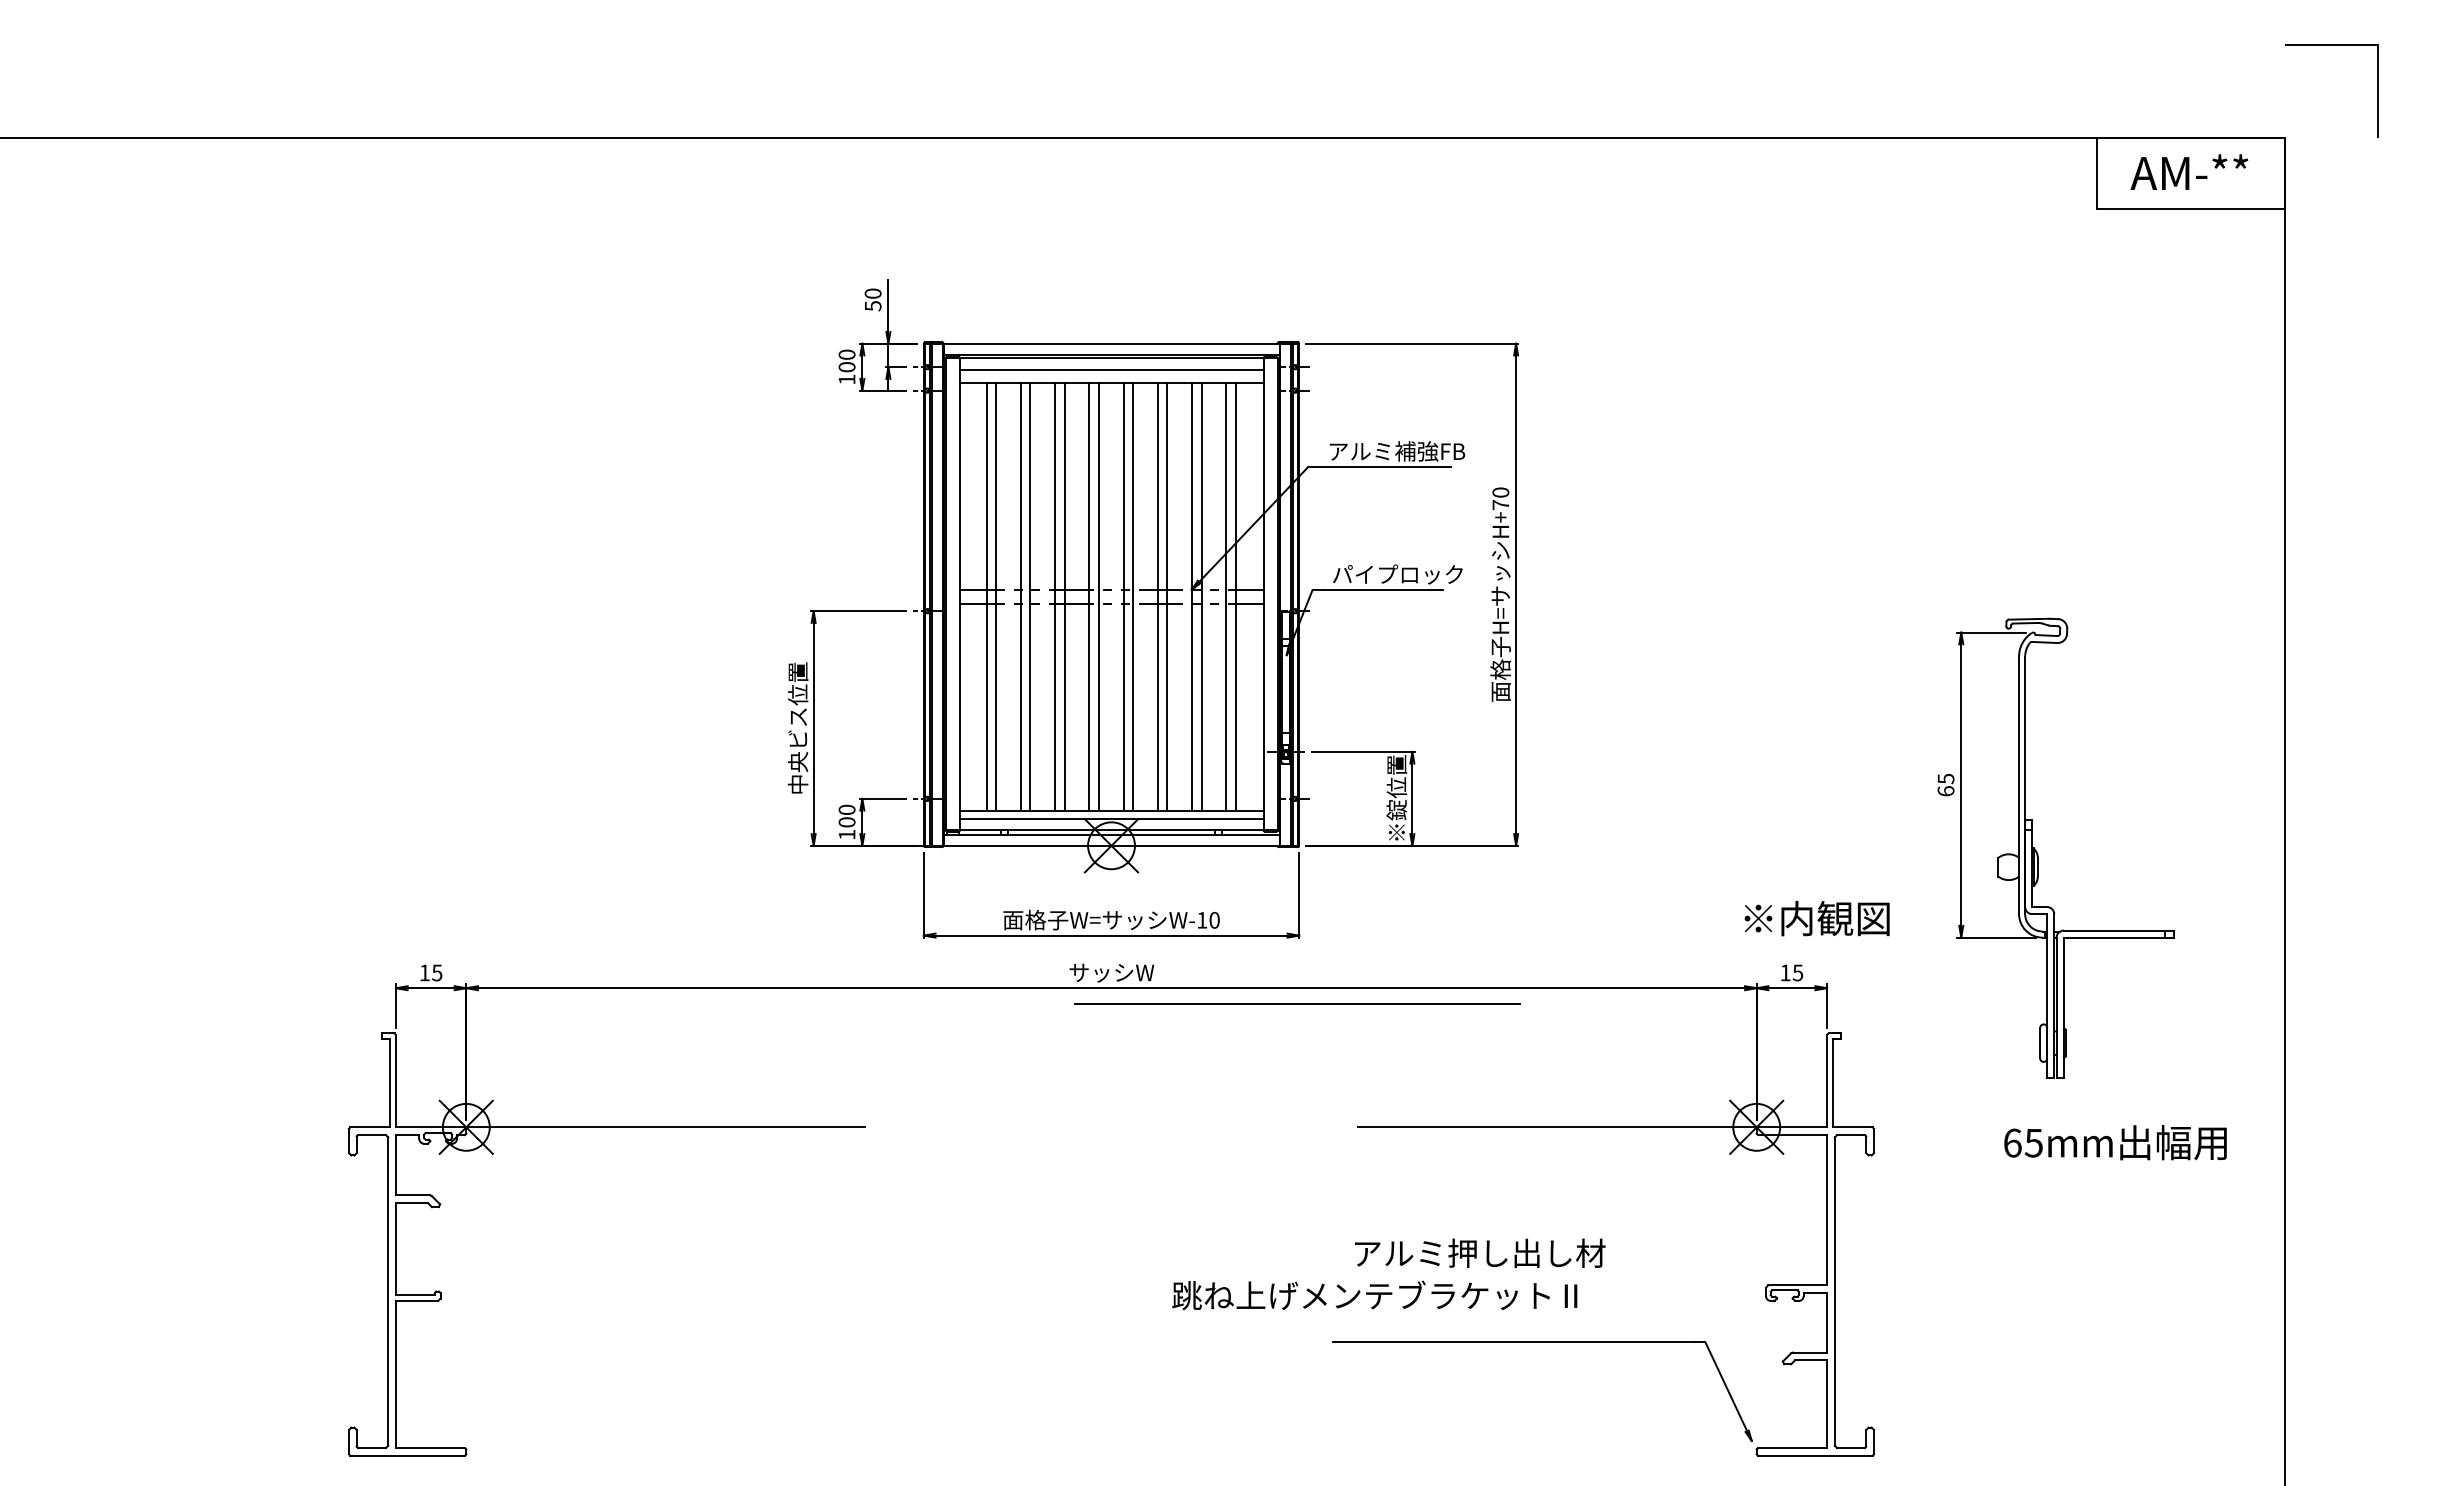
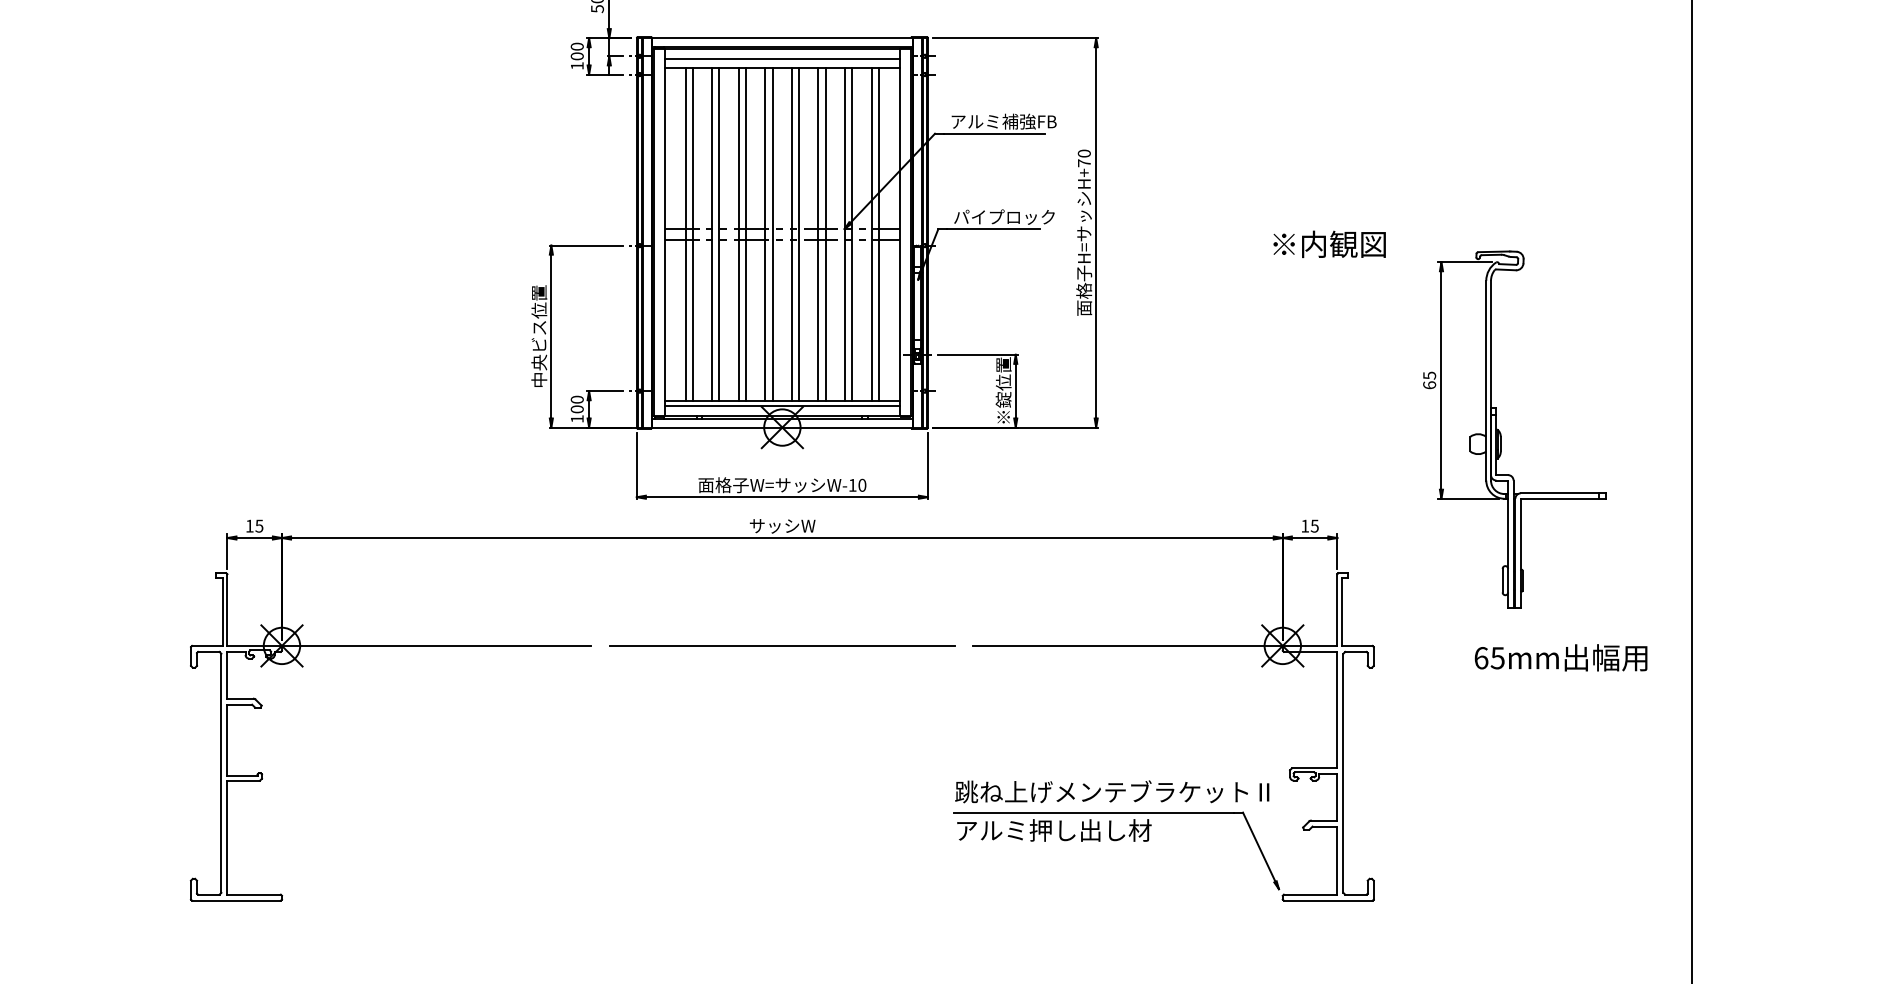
text: (1816, 918) -> (1329, 244), moved
line: (1297, 1003) -> (782, 645), moved
text: (1480, 1252) -> (1054, 829), moved
text: (1374, 1295) -> (1112, 791), moved

